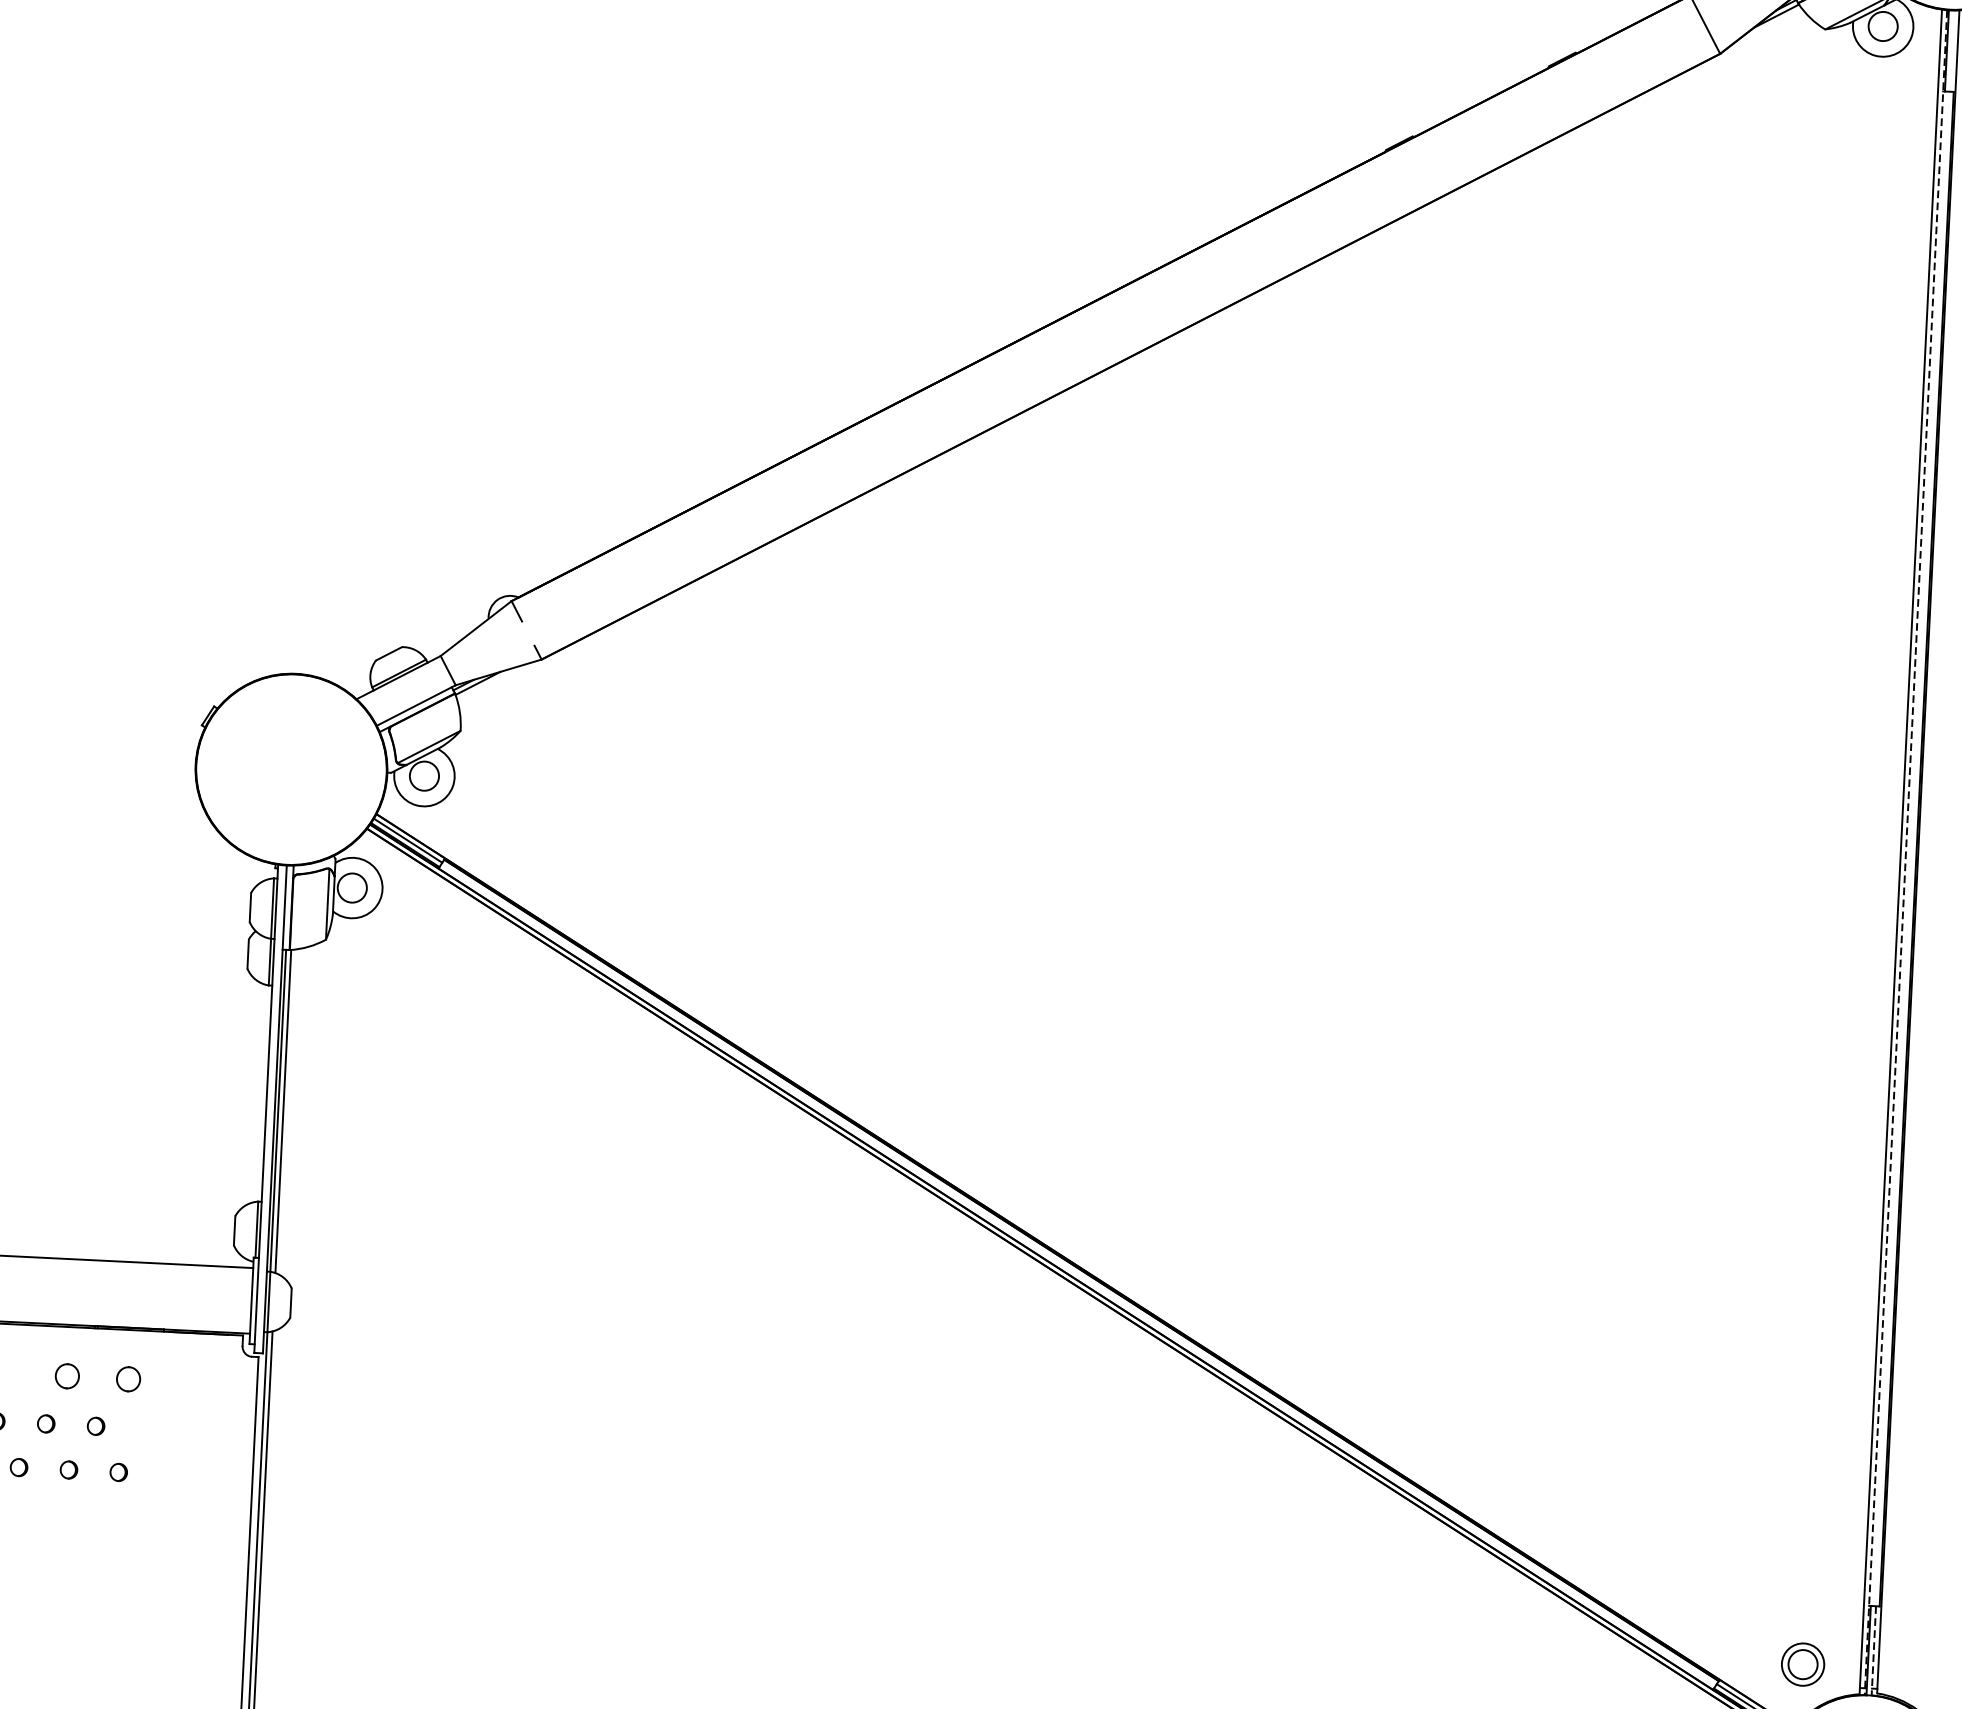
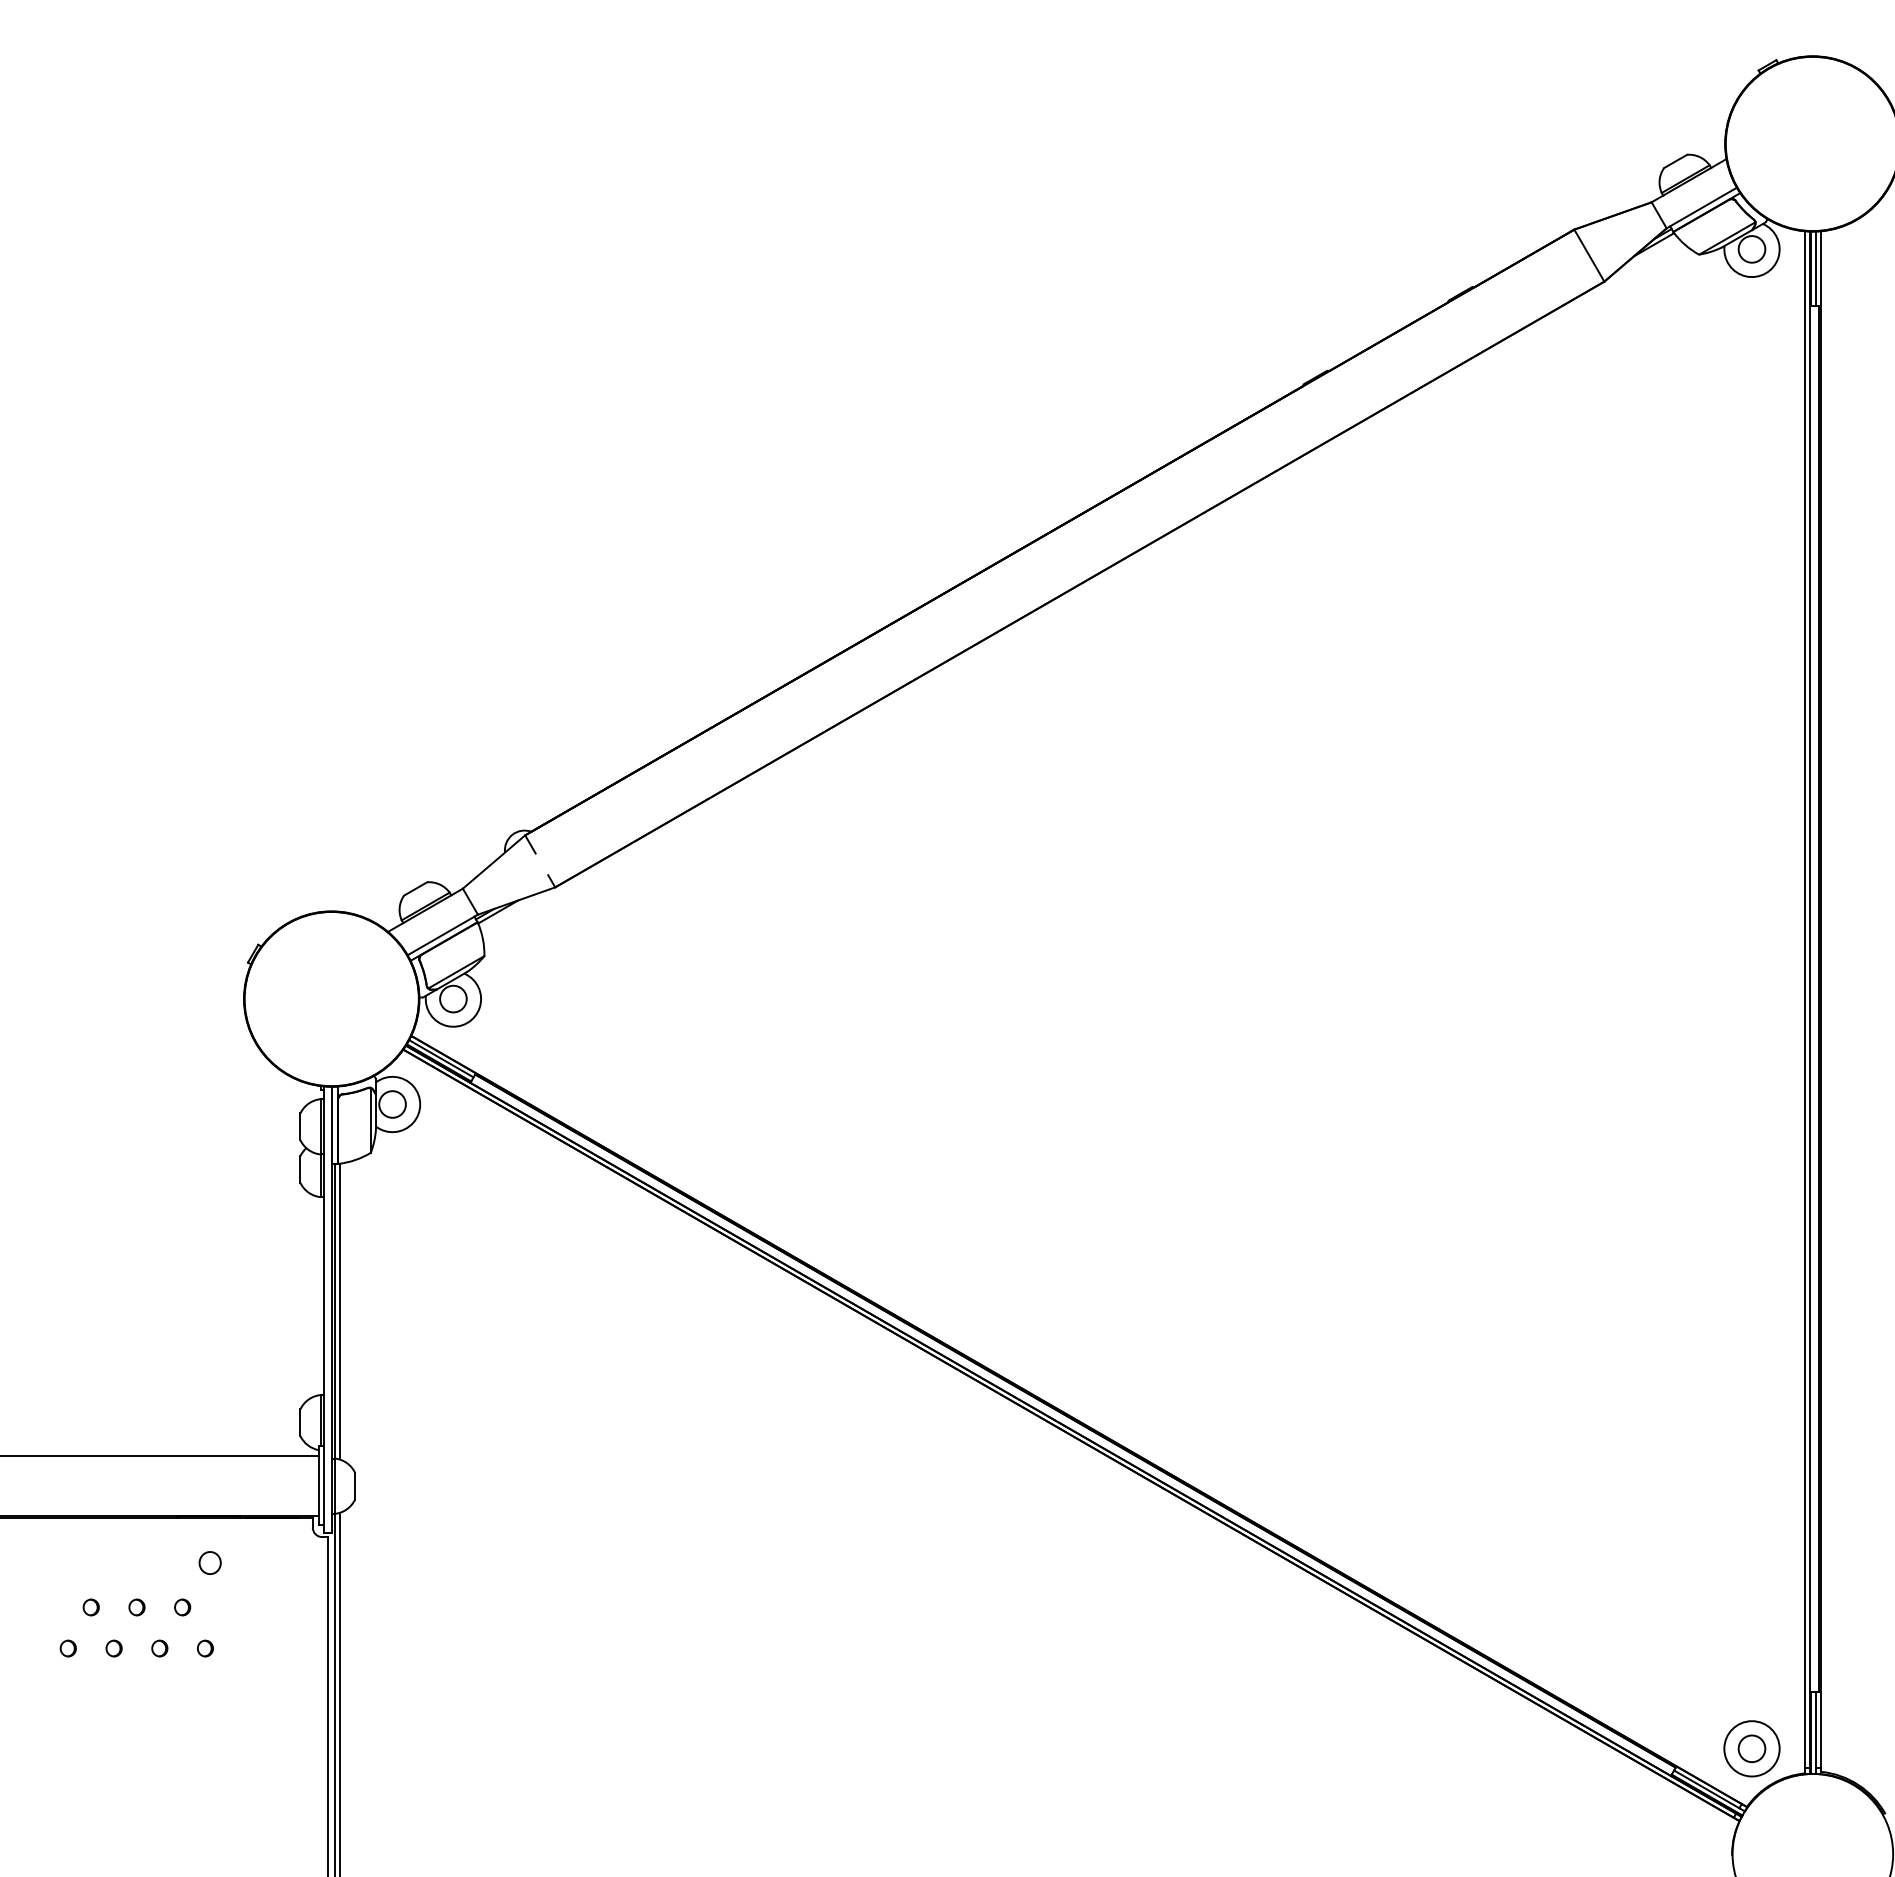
line: (1952, 50) -> (1816, 268), added
line: (1905, 853) -> (1809, 1003), dashed -> solid
part: (66, 1375) -> (153, 1562), removed
line: (1874, 1651) -> (1816, 1733), dashed -> solid
circle: (1802, 1664) -> (1751, 1748), size x1.43

